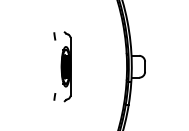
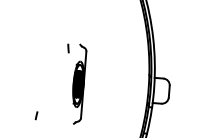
curve: (54, 96) -> (36, 115), moved

